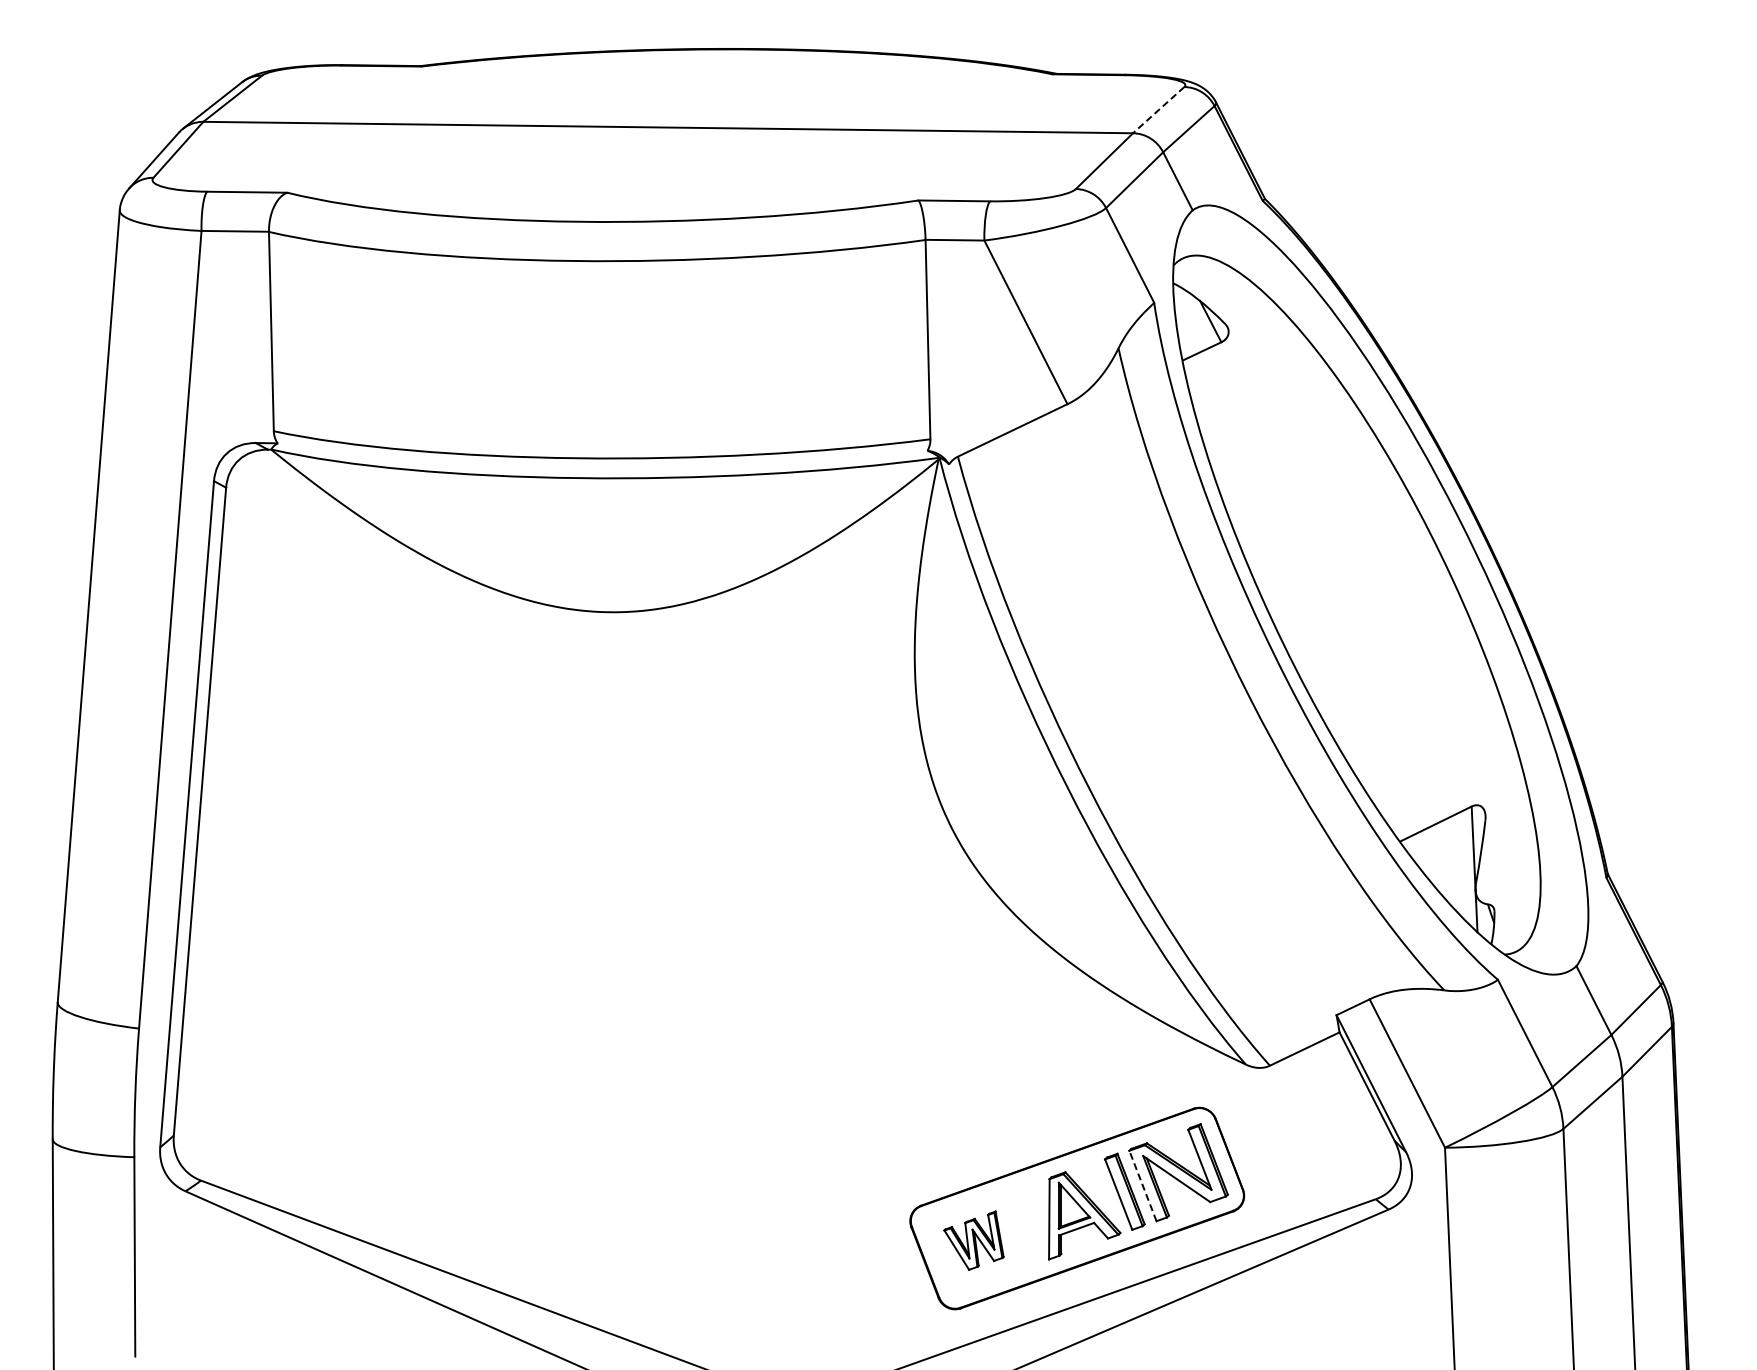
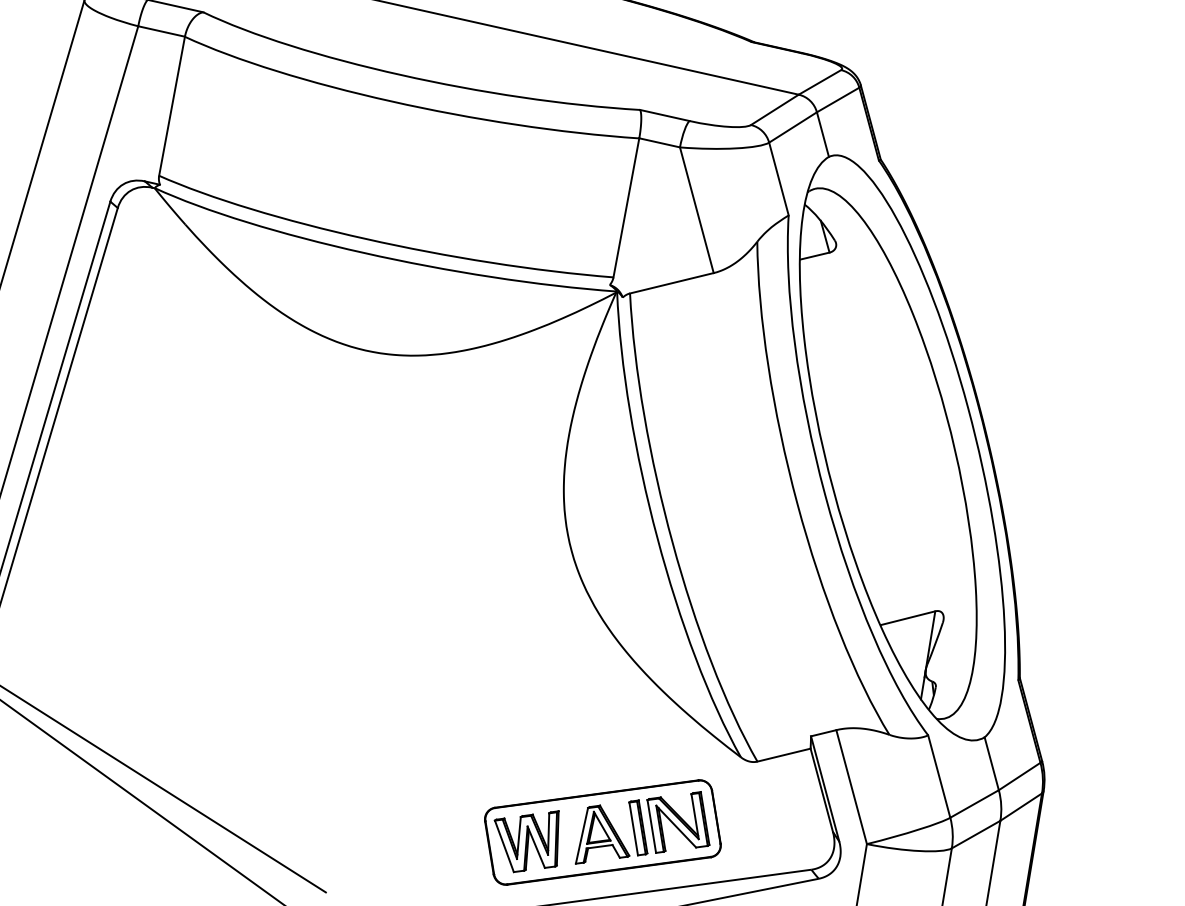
line: (1158, 110) -> (819, 82), dashed -> solid
line: (1142, 1185) -> (651, 826), dashed -> solid
part: (973, 1240) -> (526, 839), size x1.67

